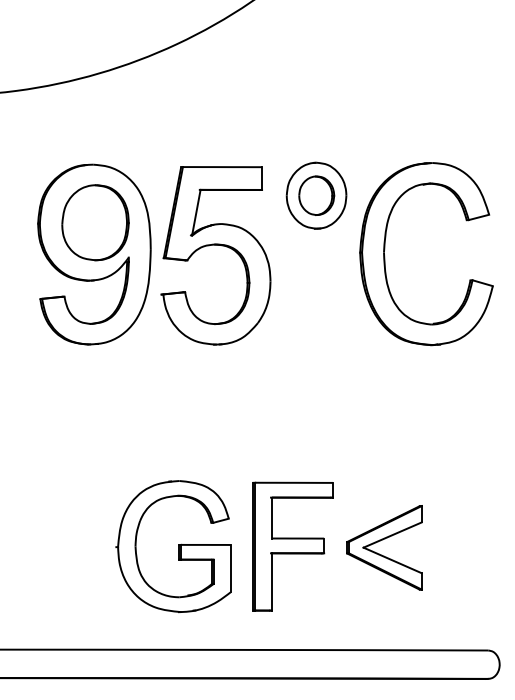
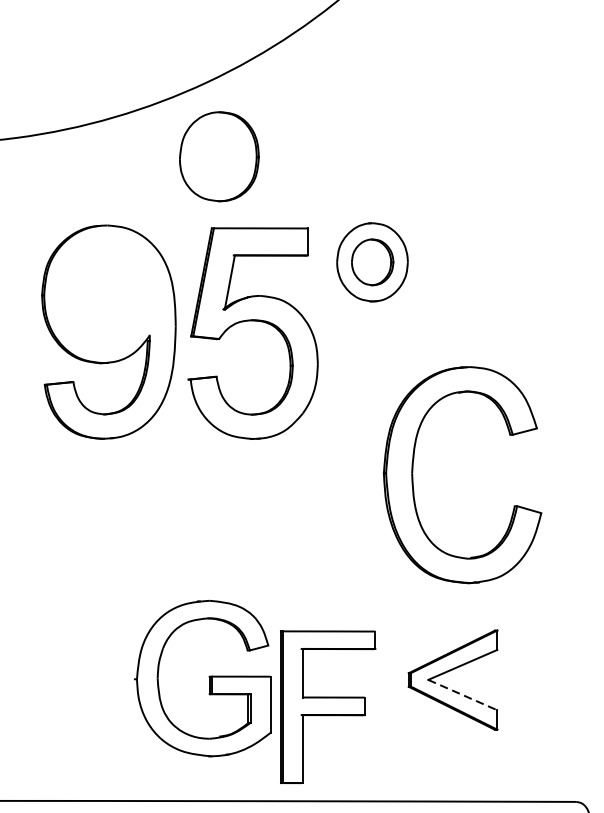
part: (95, 222) -> (219, 156), moved
part: (385, 256) -> (413, 477), moved
part: (292, 546) -> (327, 706), moved
line: (392, 560) -> (462, 695), solid -> dashed

